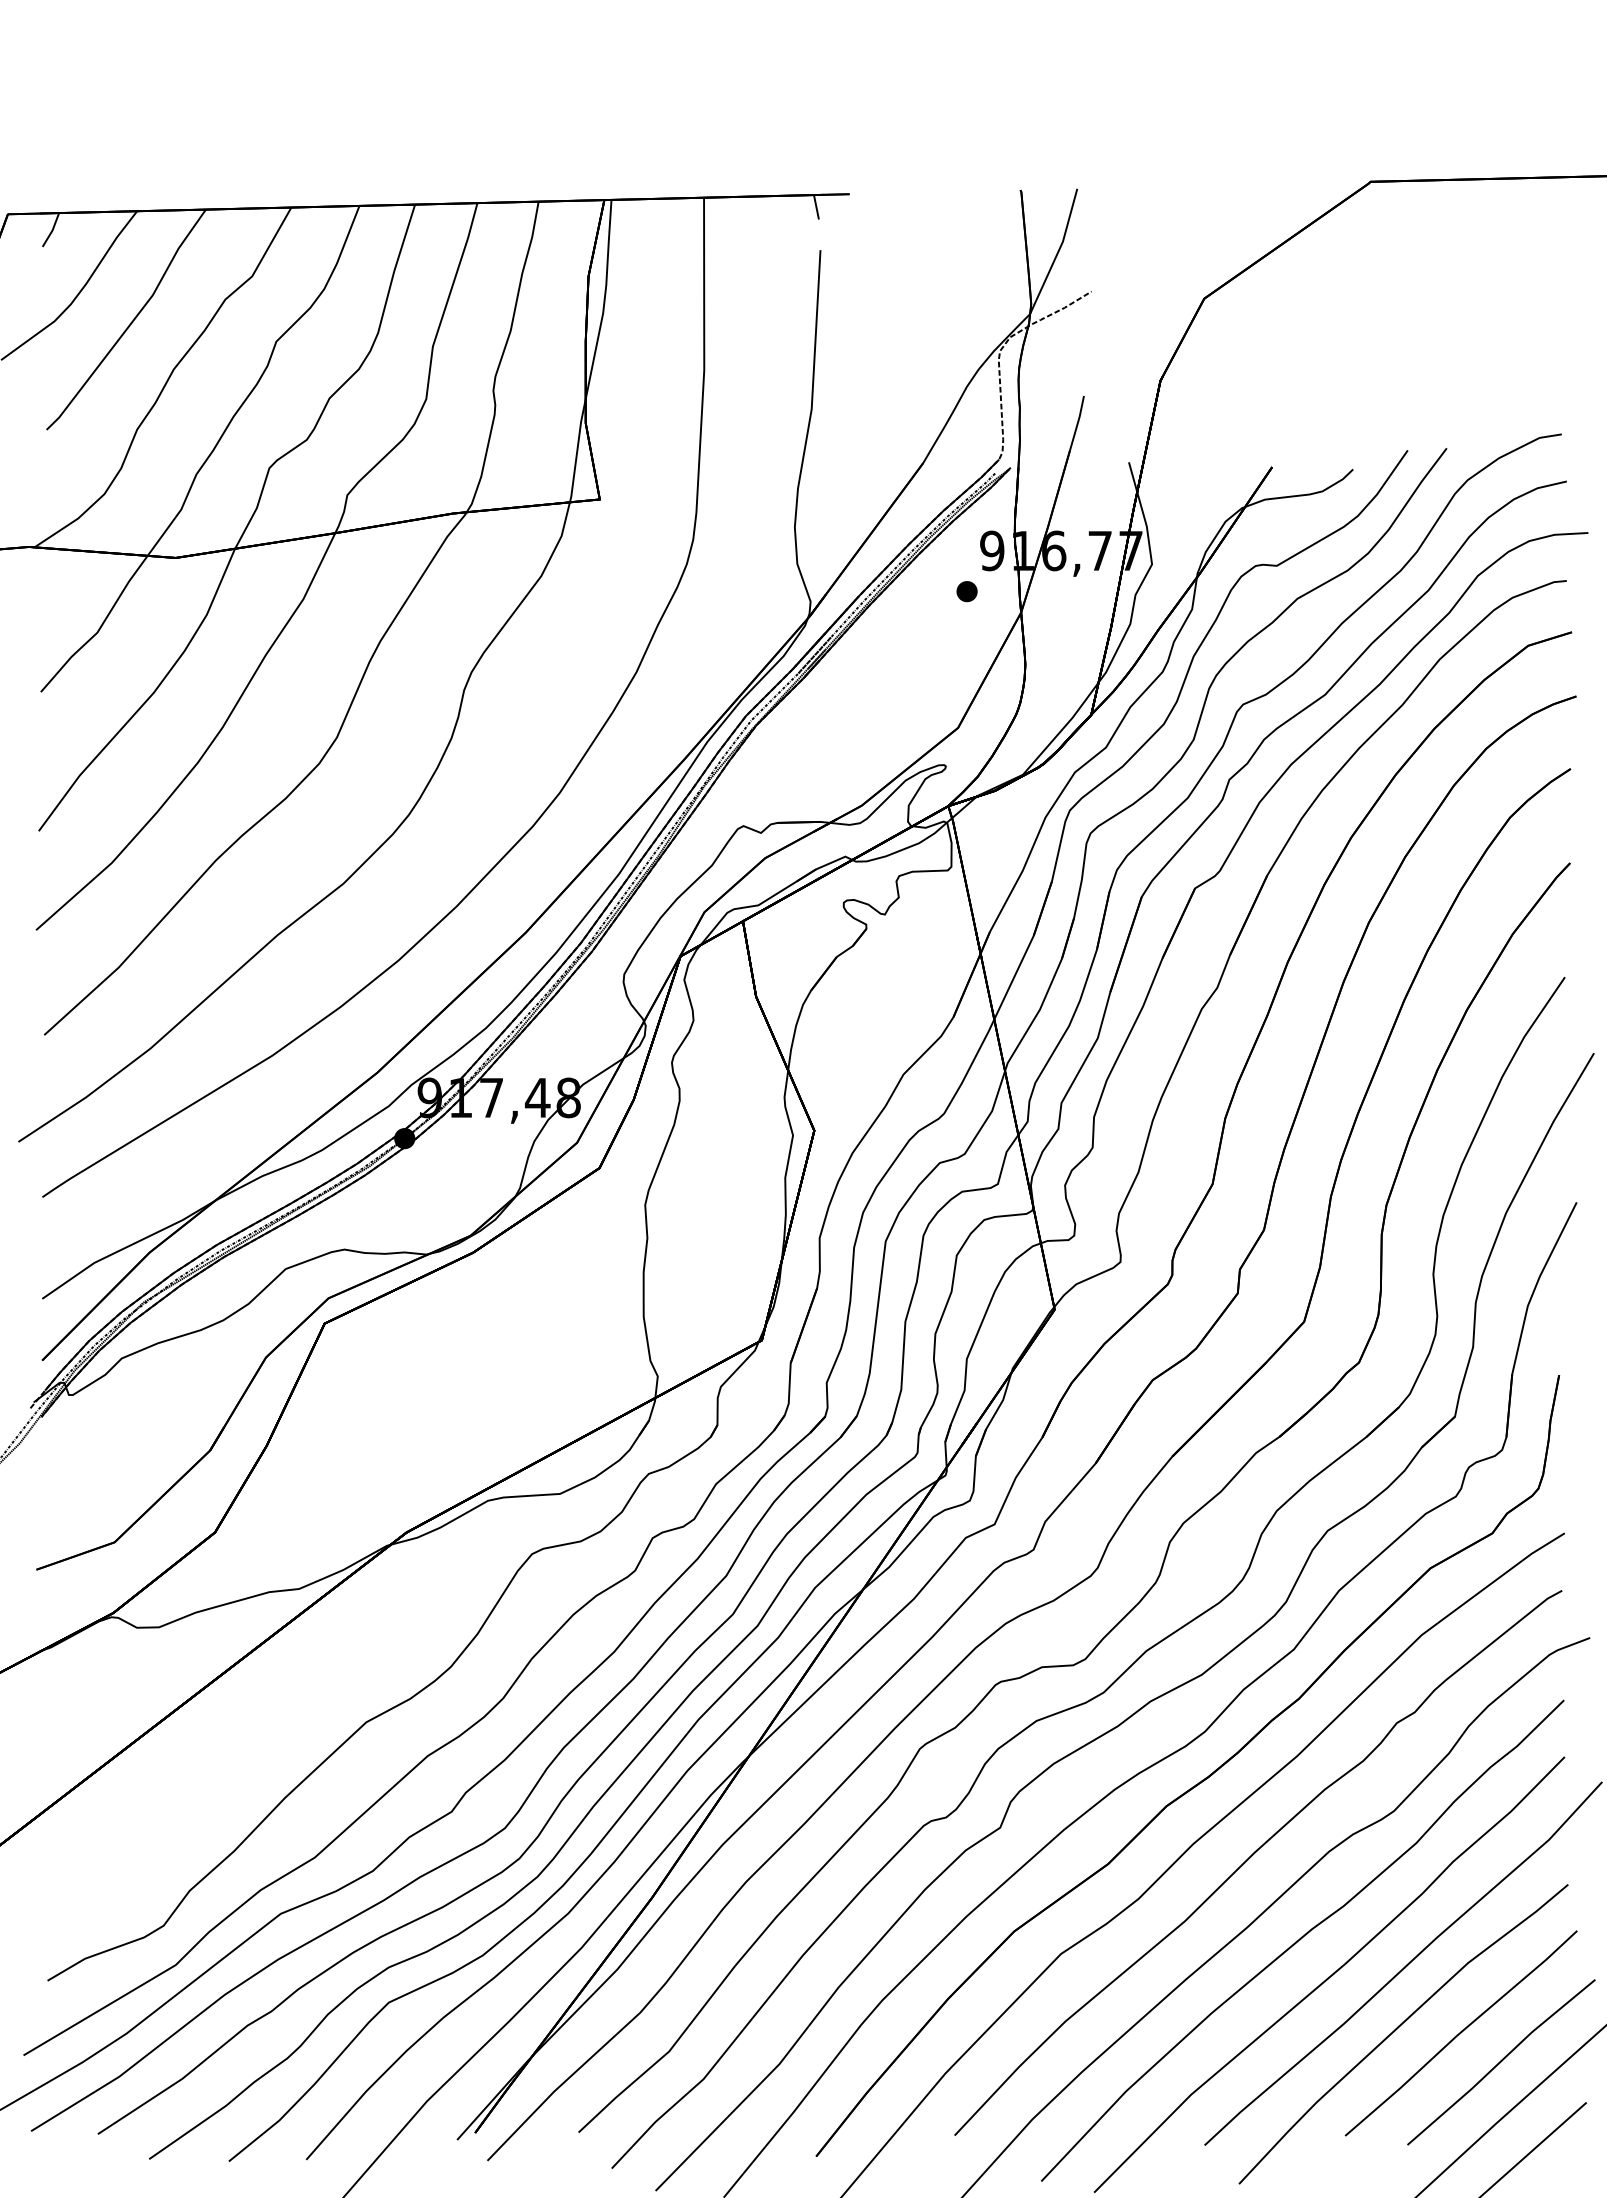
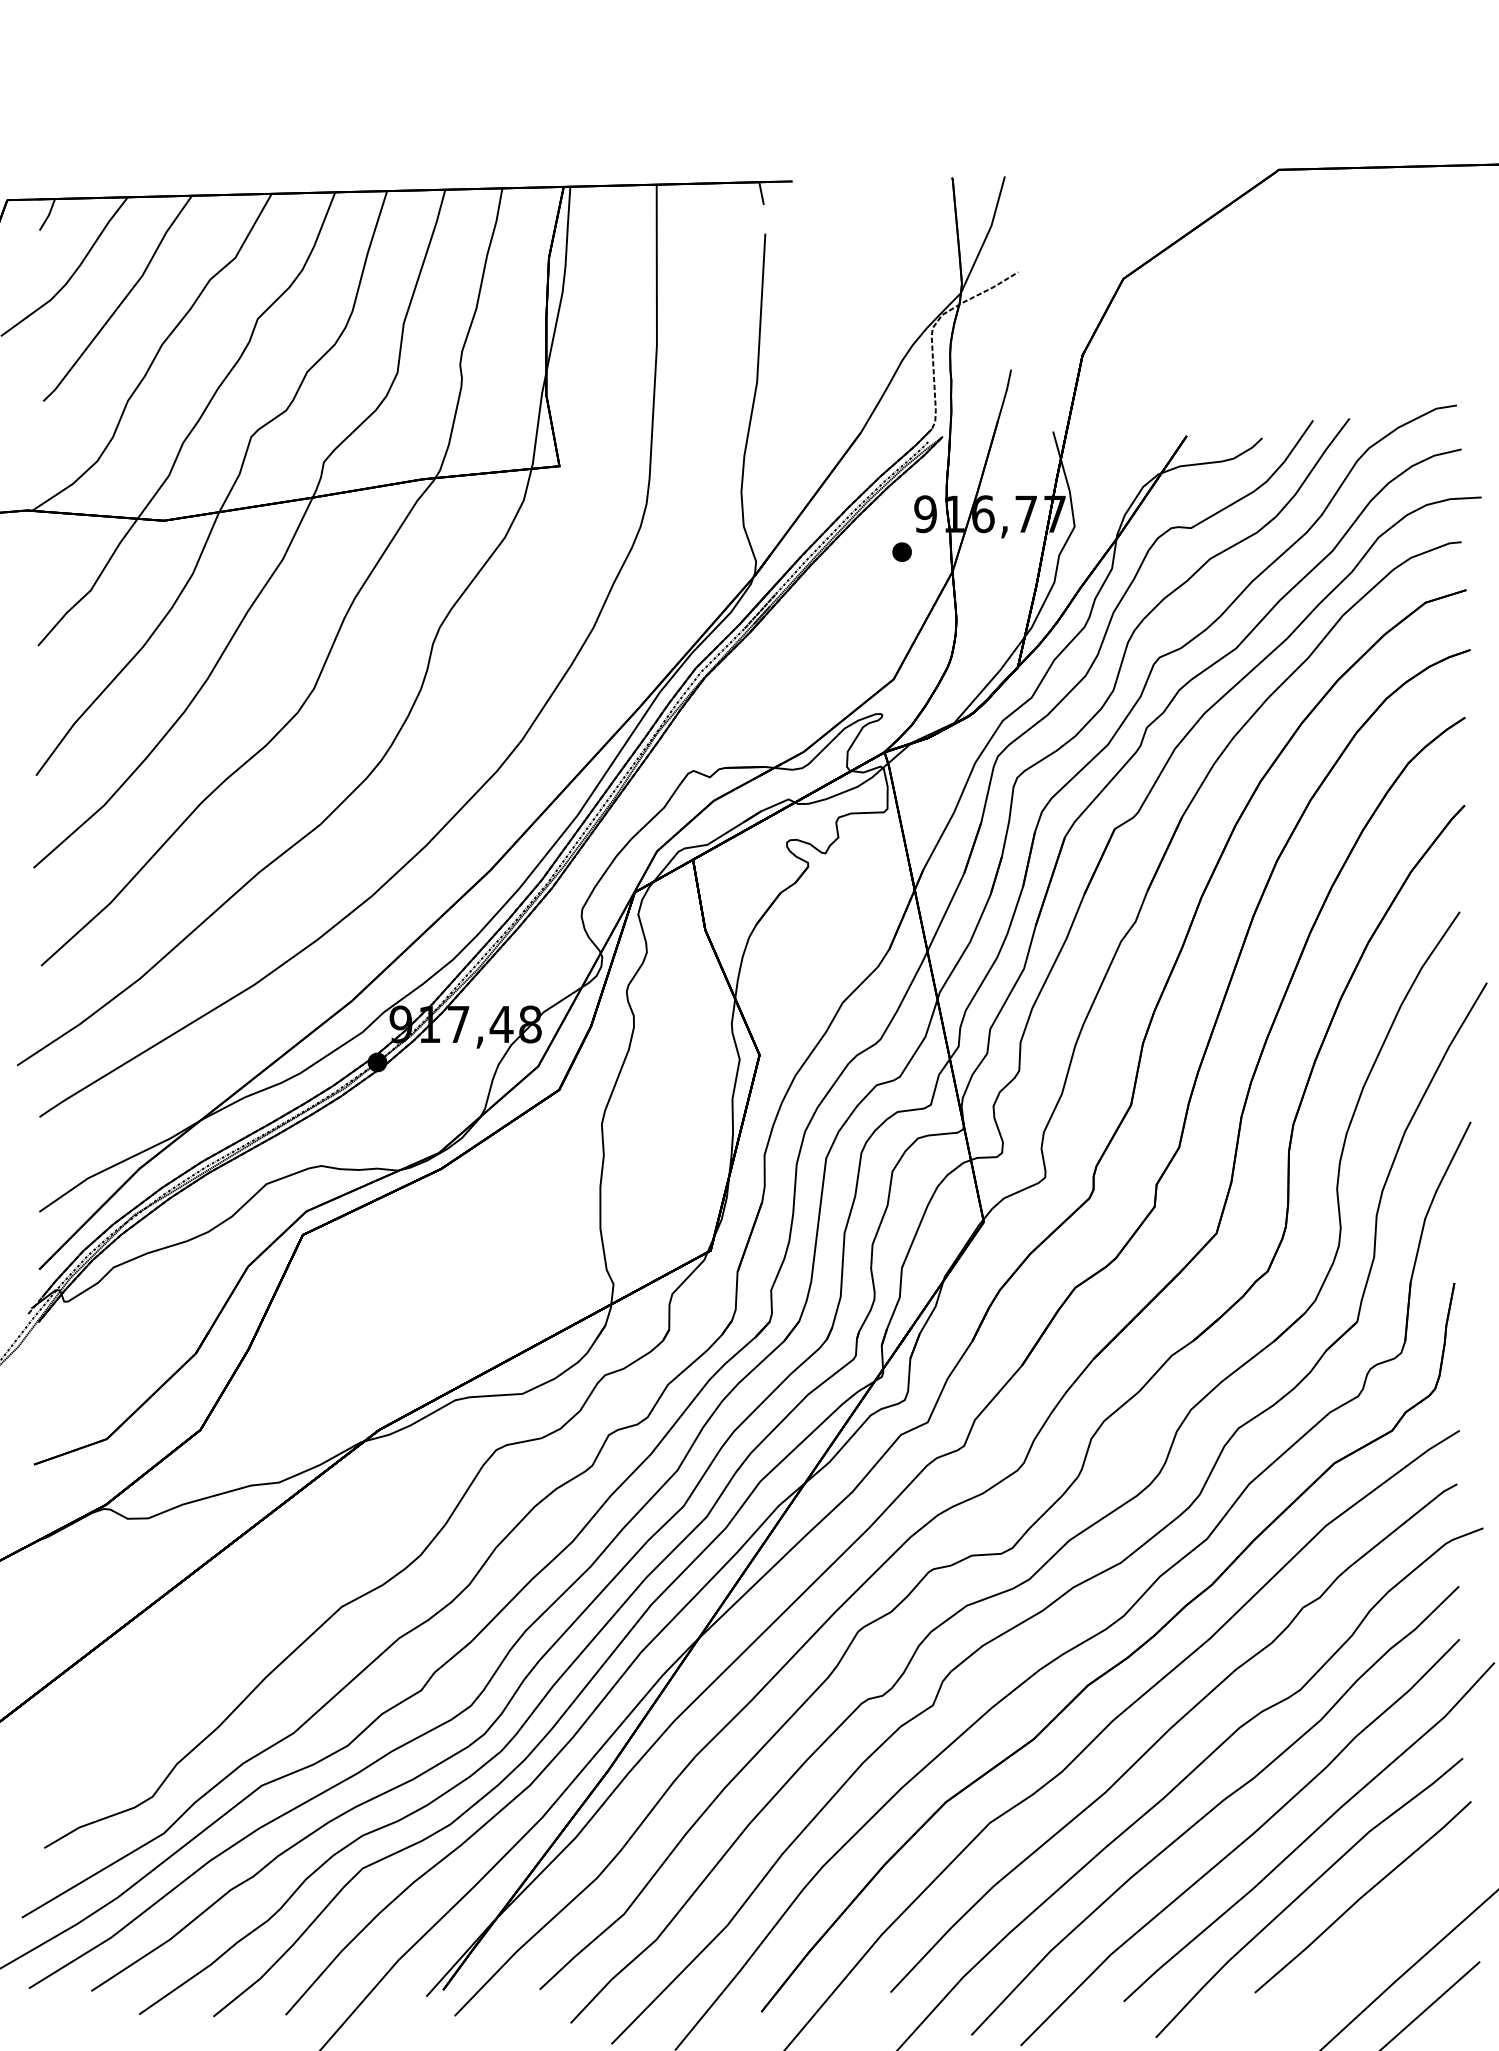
part: (1501, 2062) -> (1400, 1924), removed

